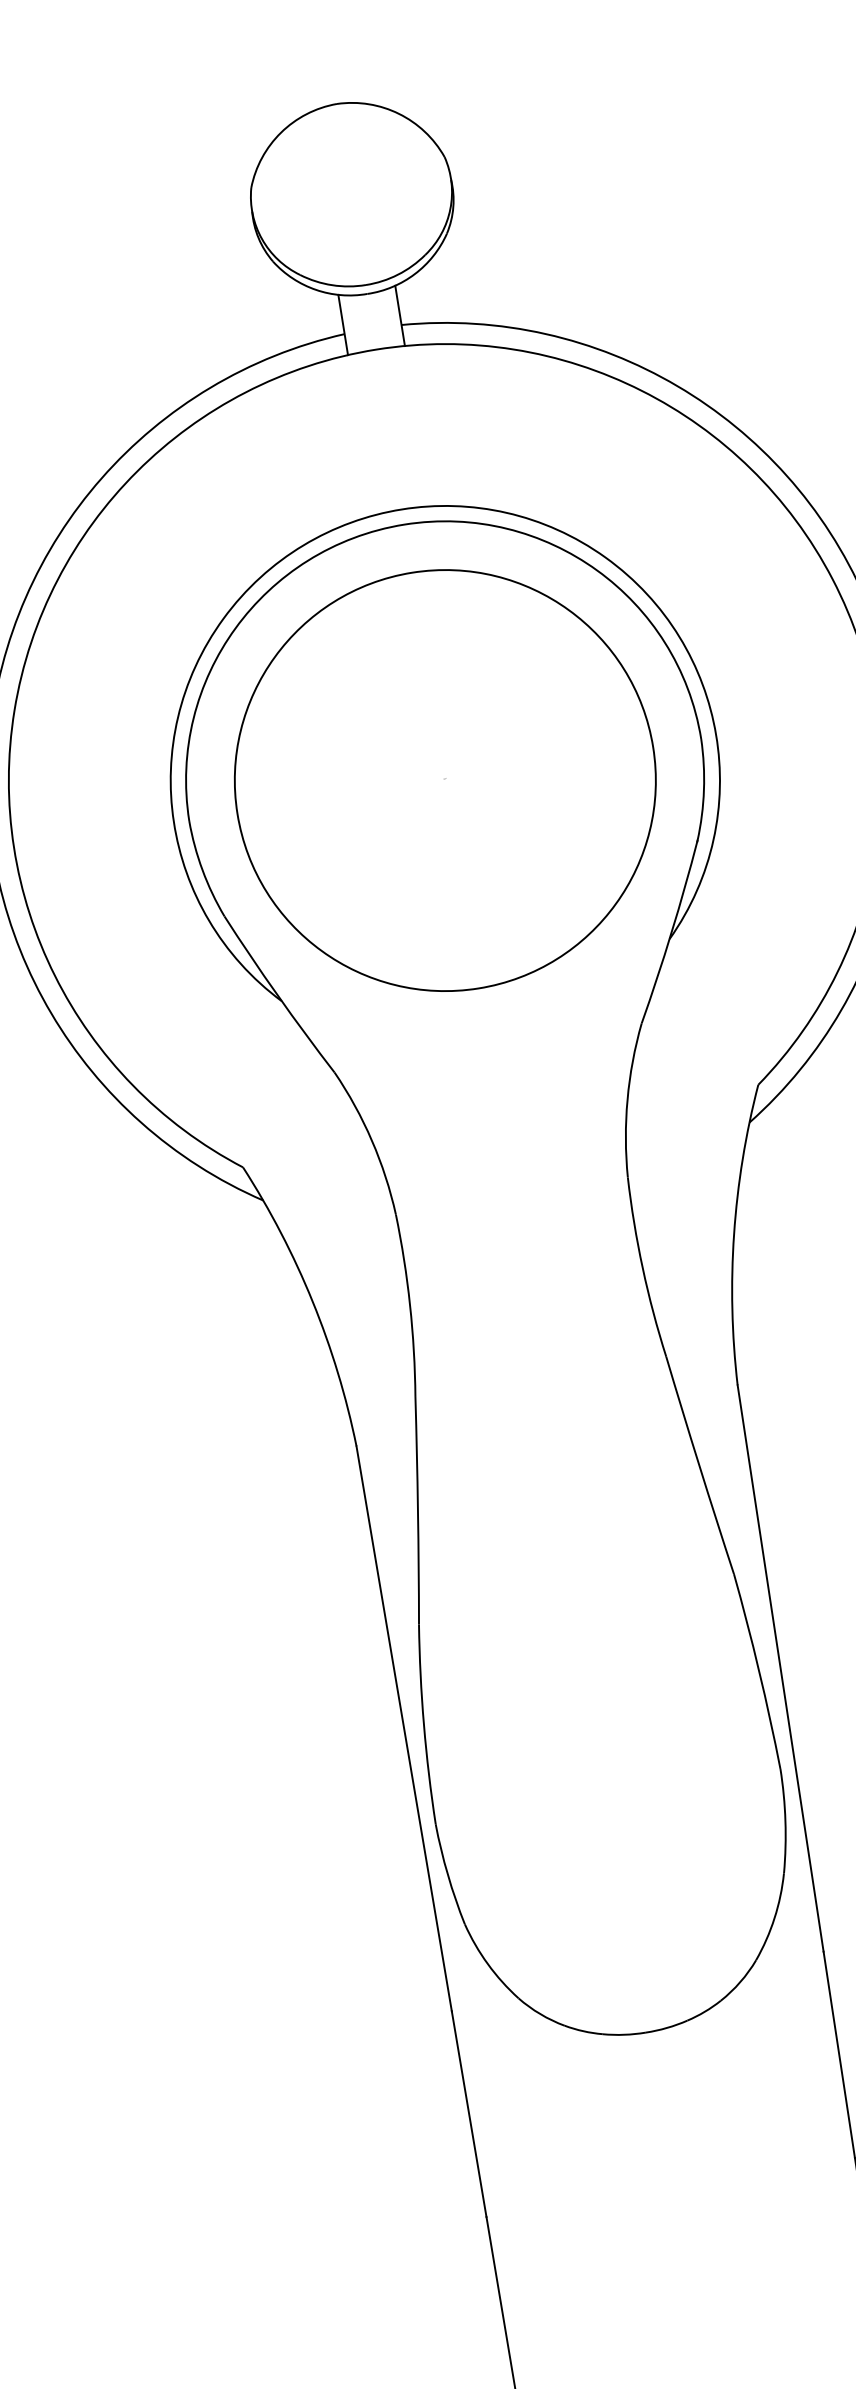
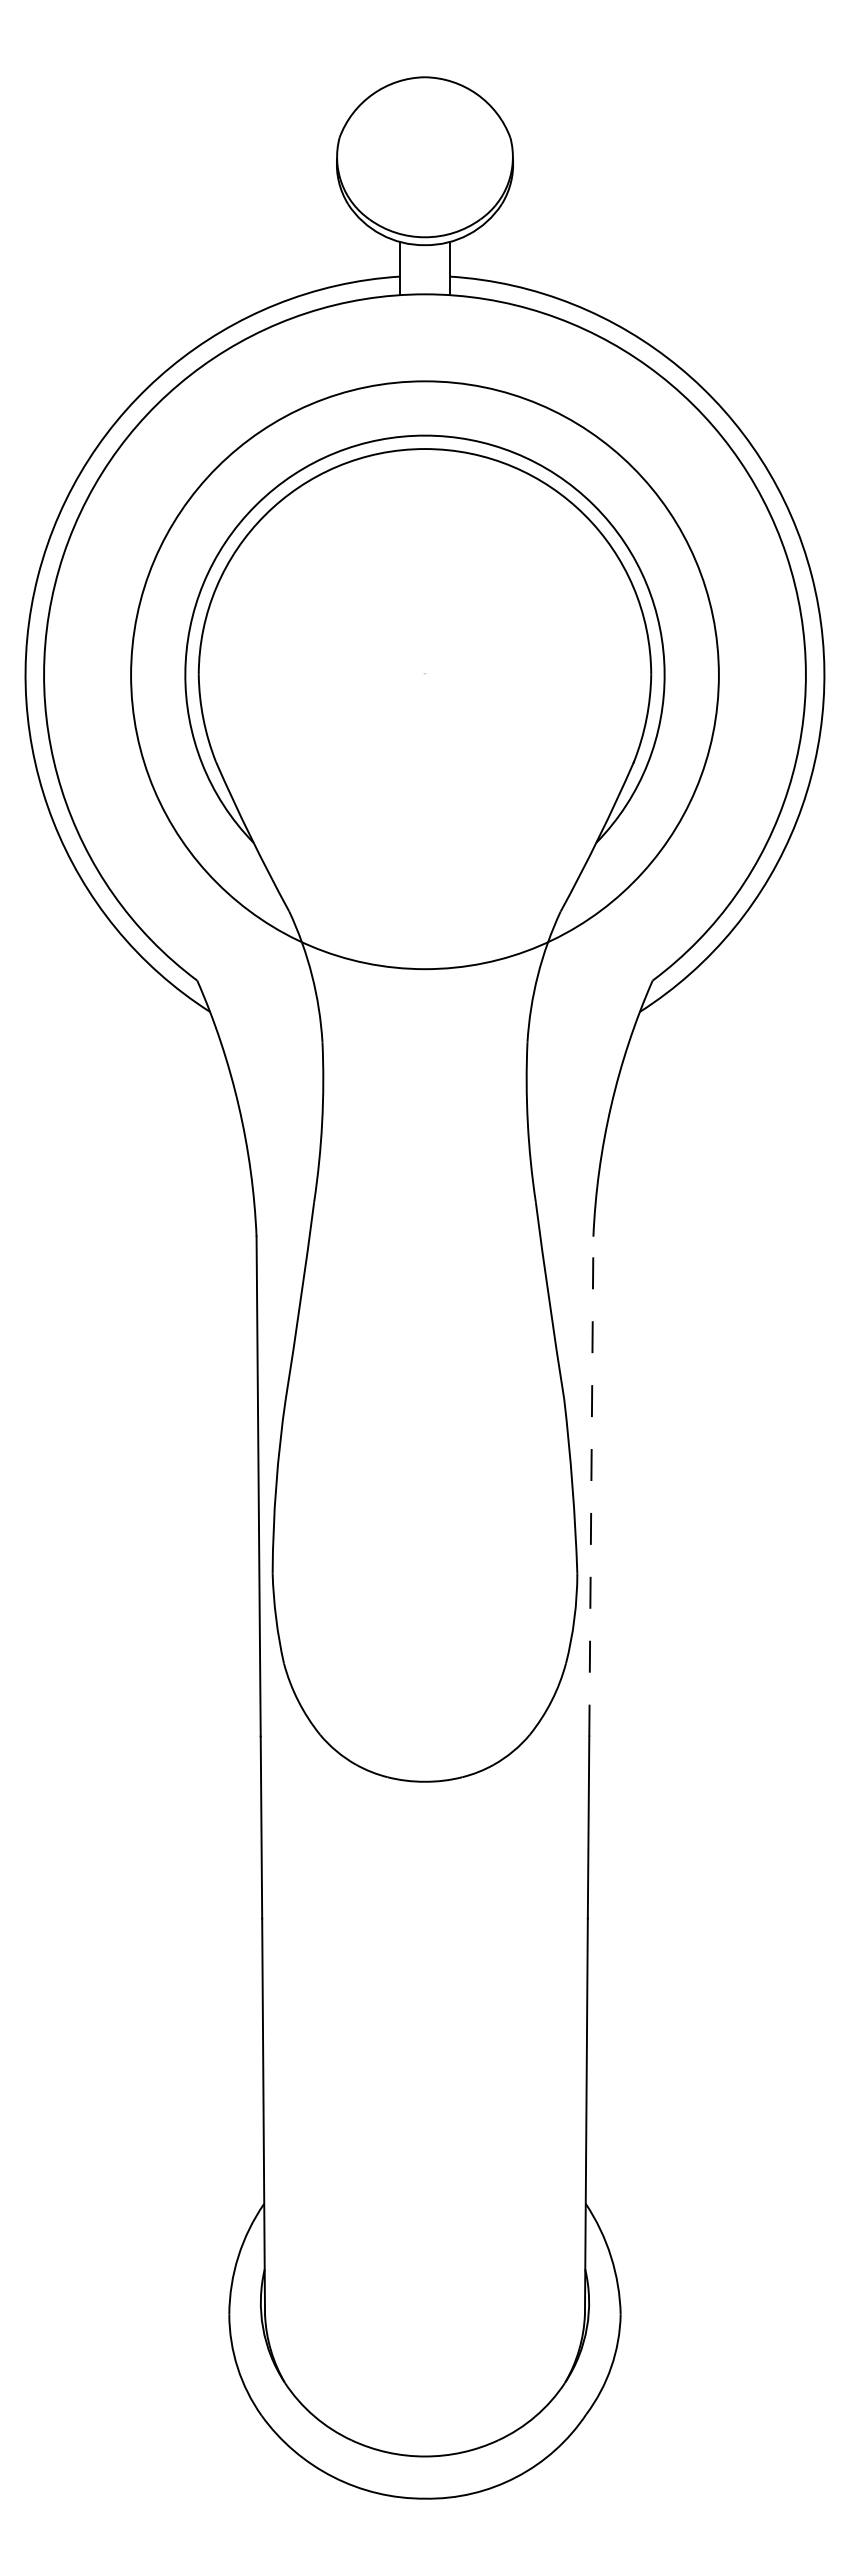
circle: (444, 779) -> (424, 674), size x1.6
line: (780, 1668) -> (591, 1486), solid -> dashed

